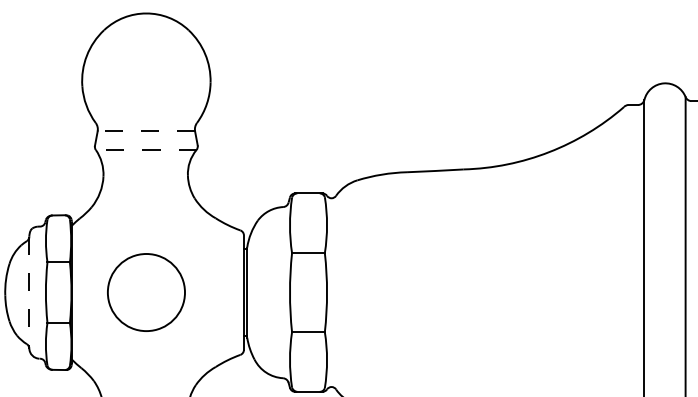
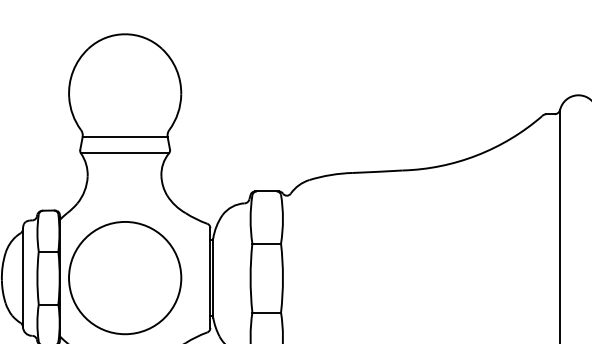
line: (146, 131) -> (125, 137), dashed -> solid
line: (145, 149) -> (124, 153), dashed -> solid
line: (29, 292) -> (23, 277), dashed -> solid
circle: (146, 292) -> (125, 277), size x1.67

